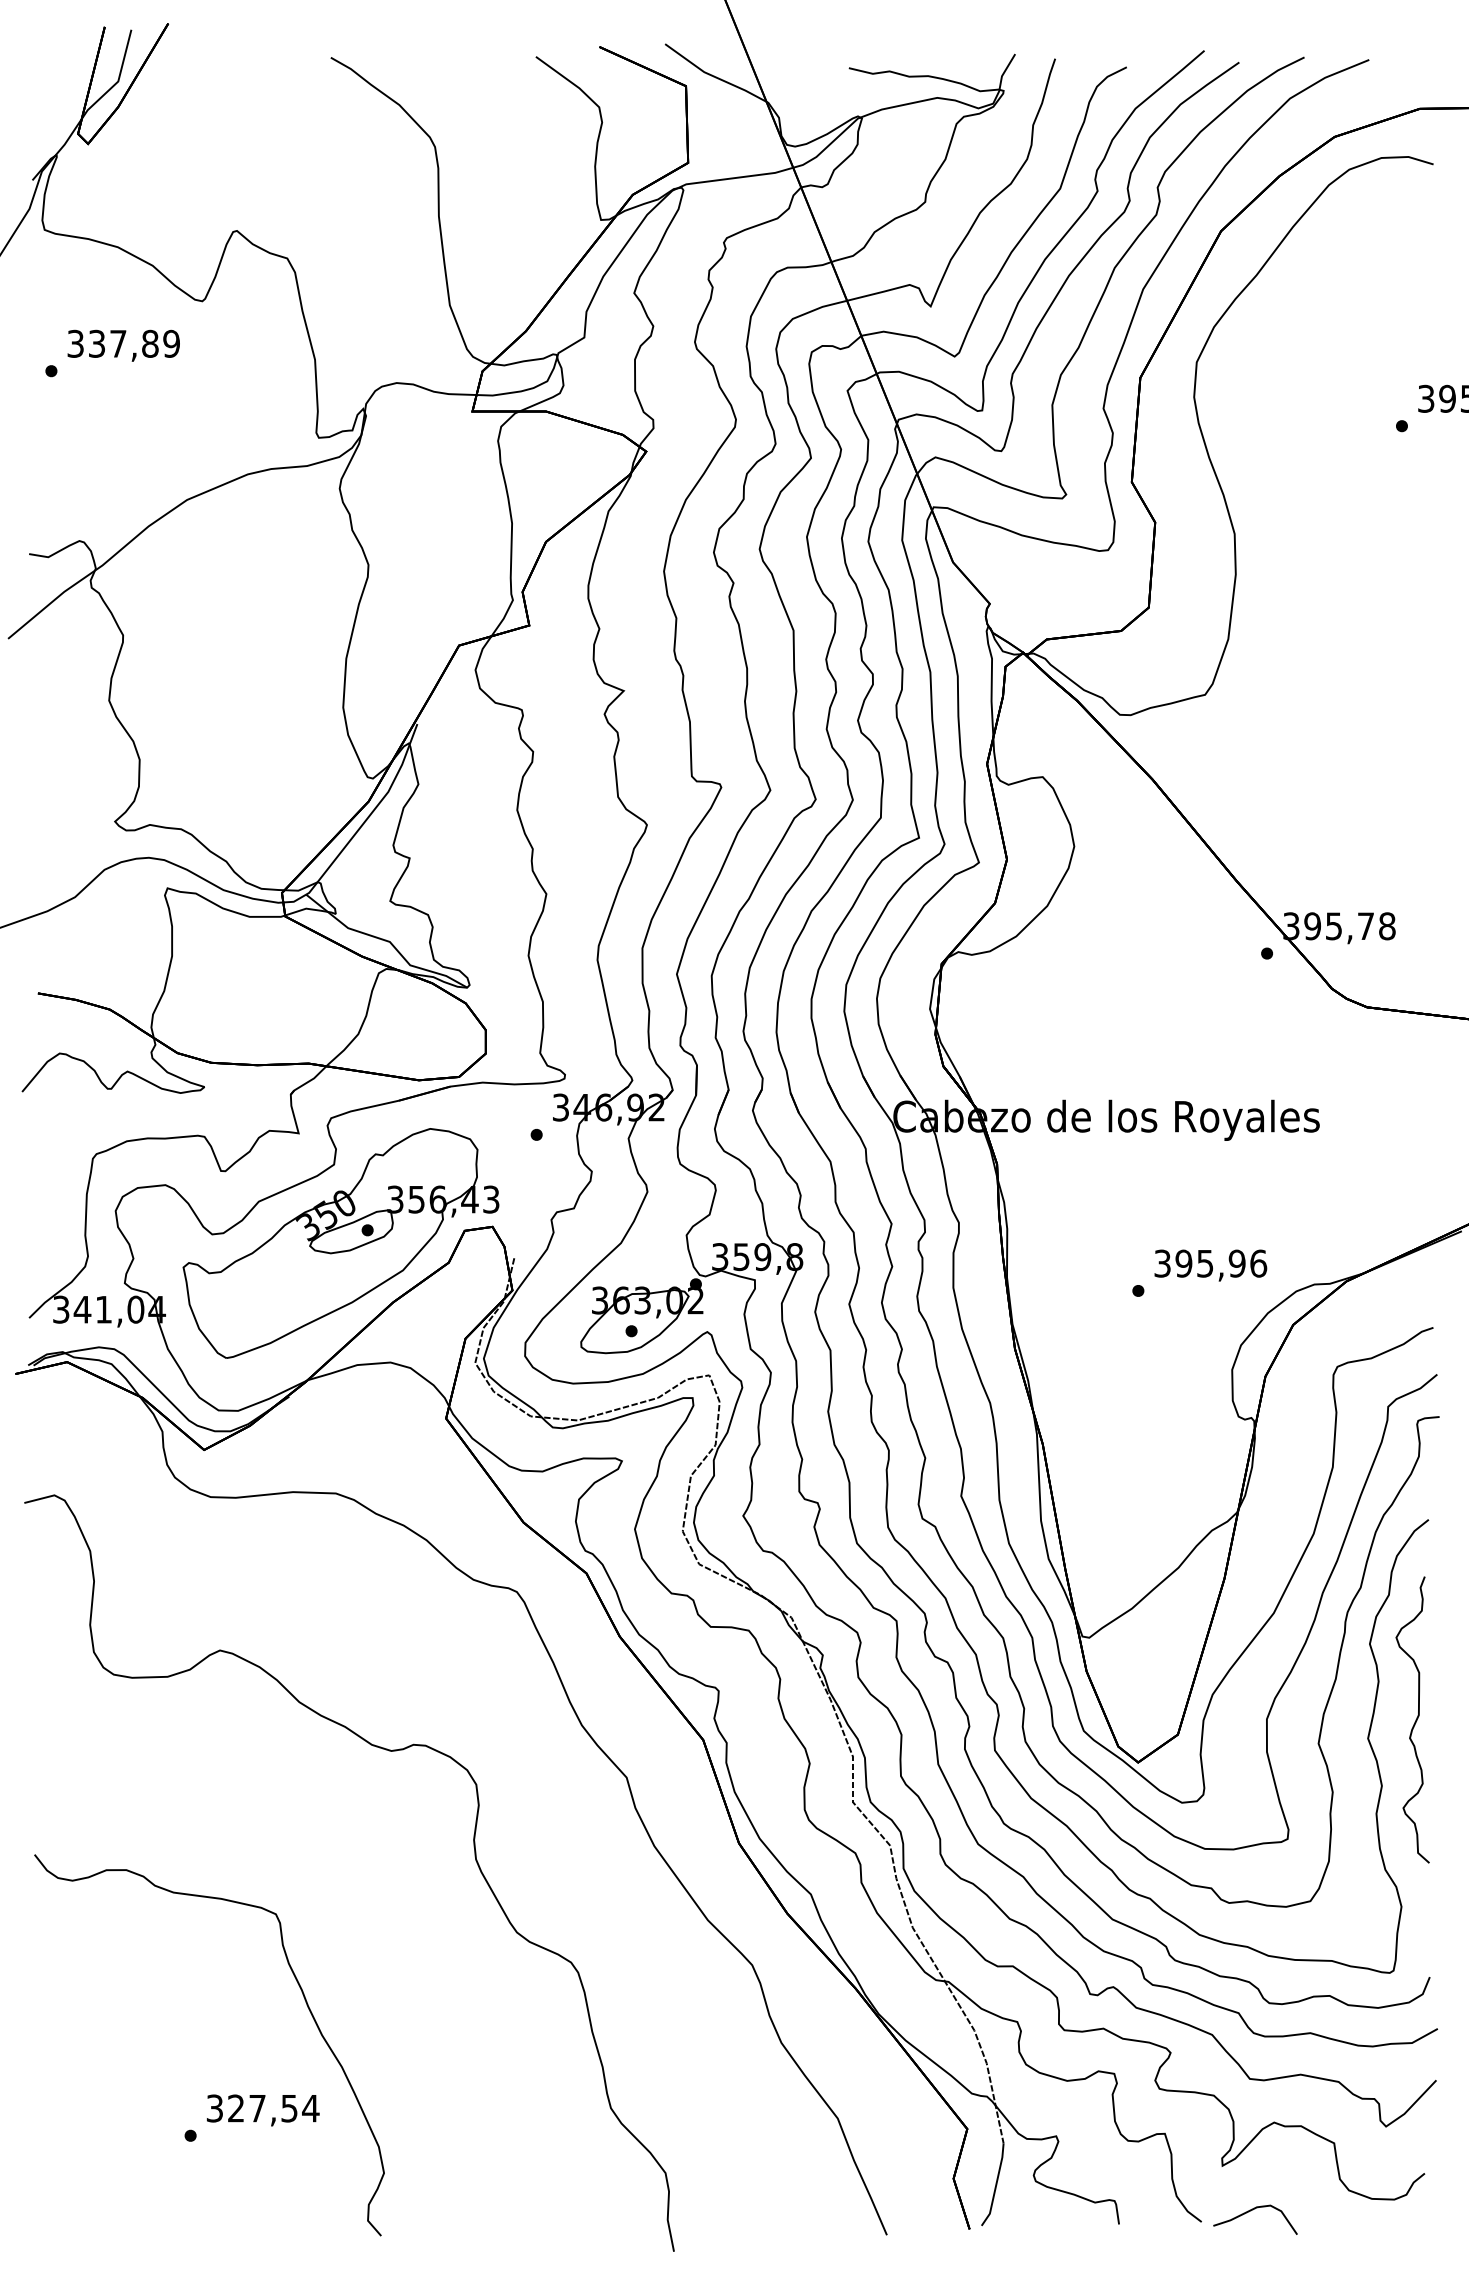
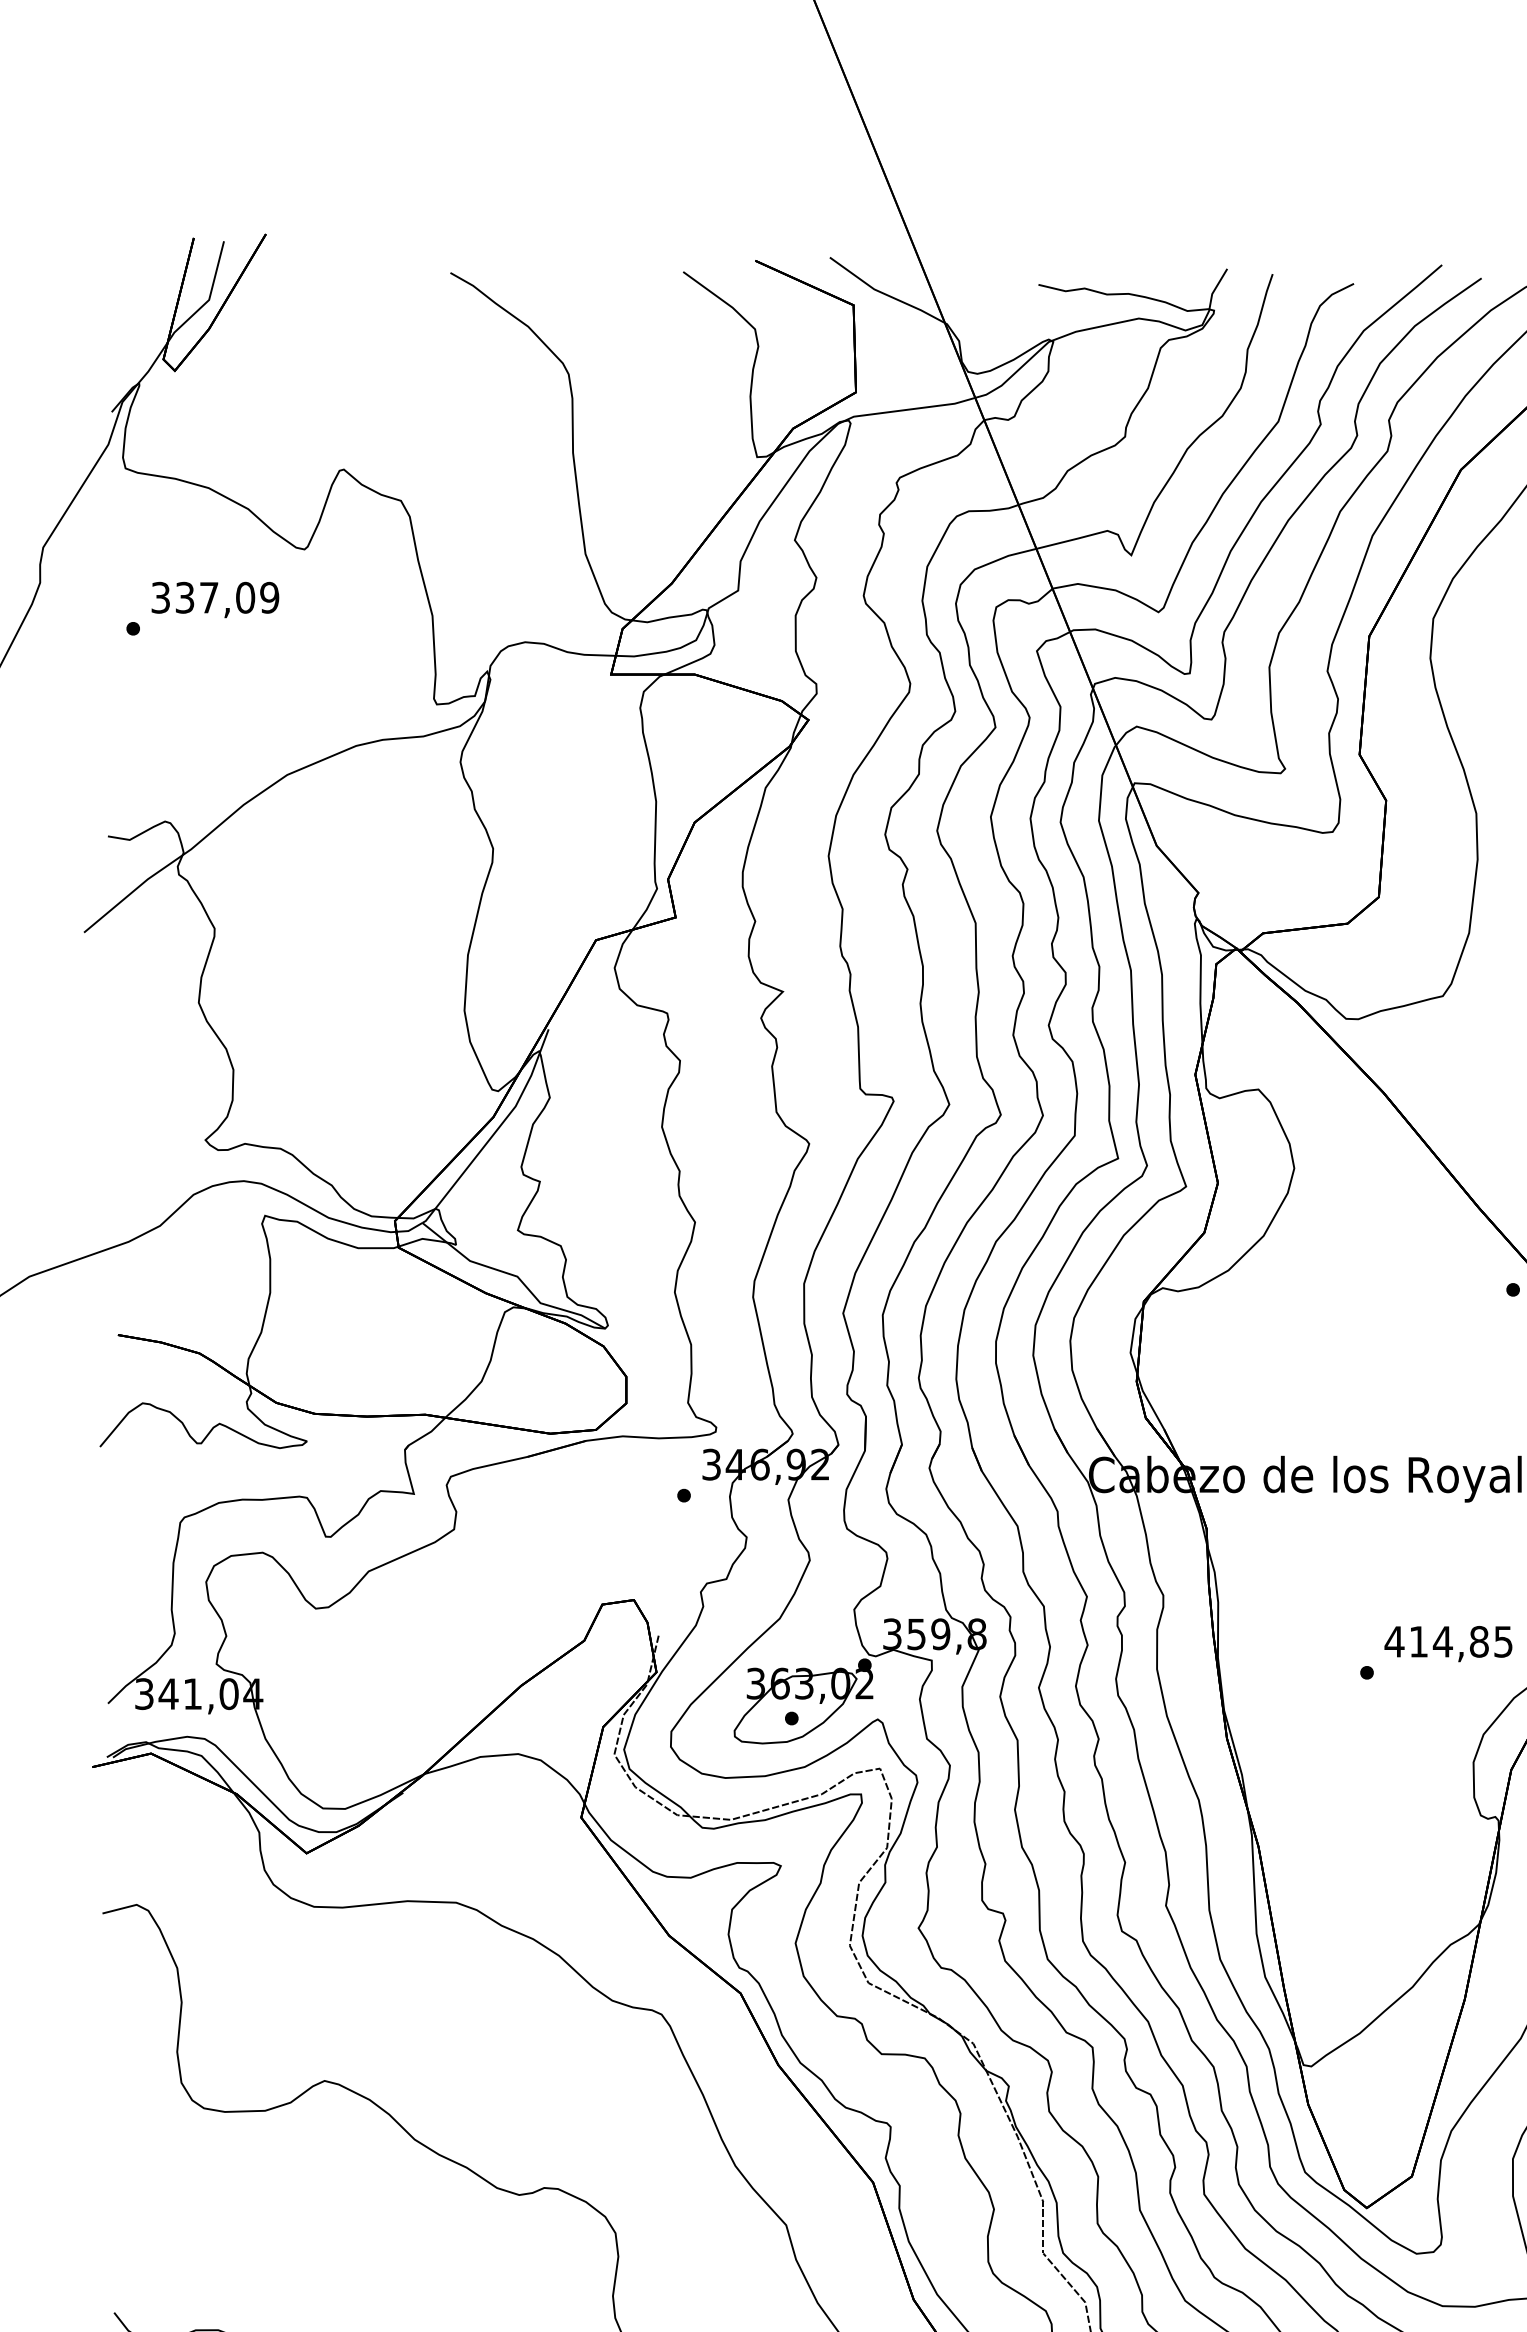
text: (150, 343) -> (245, 597), 337,89 -> 337,09
part: (340, 1243) -> (461, 1618), removed
text: (1210, 1263) -> (1448, 1641), 395,96 -> 414,85

